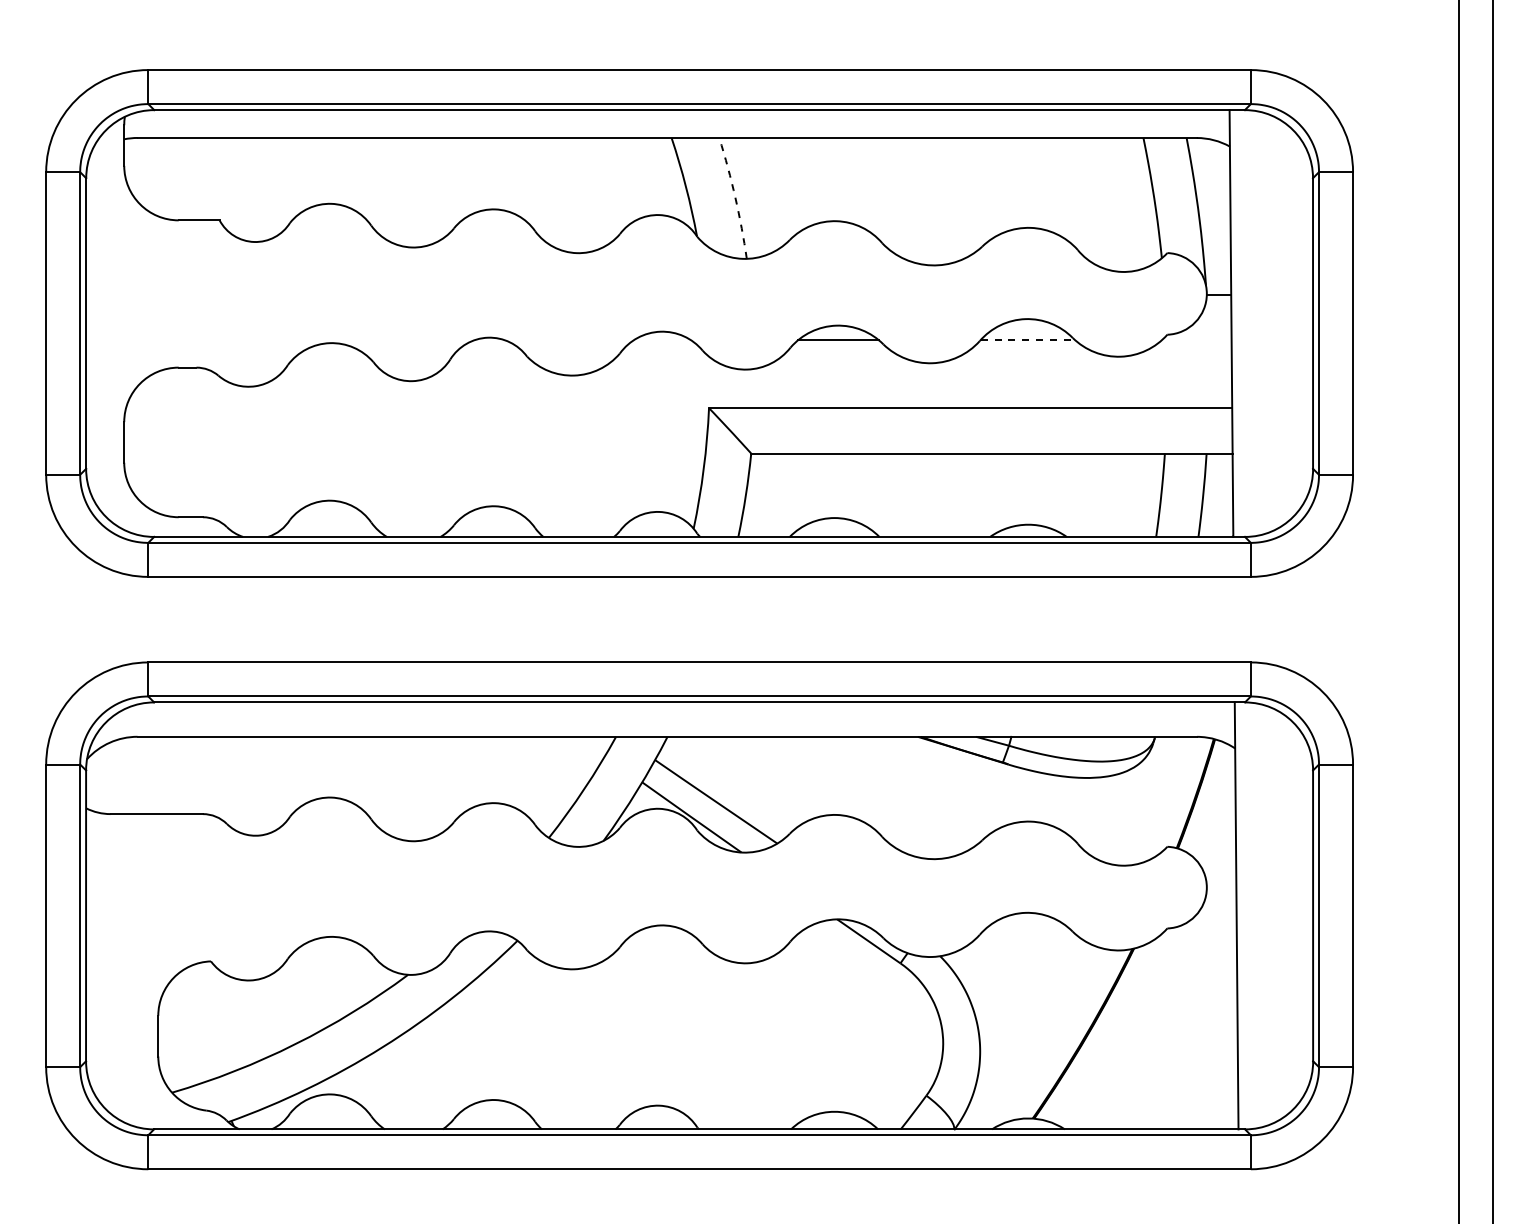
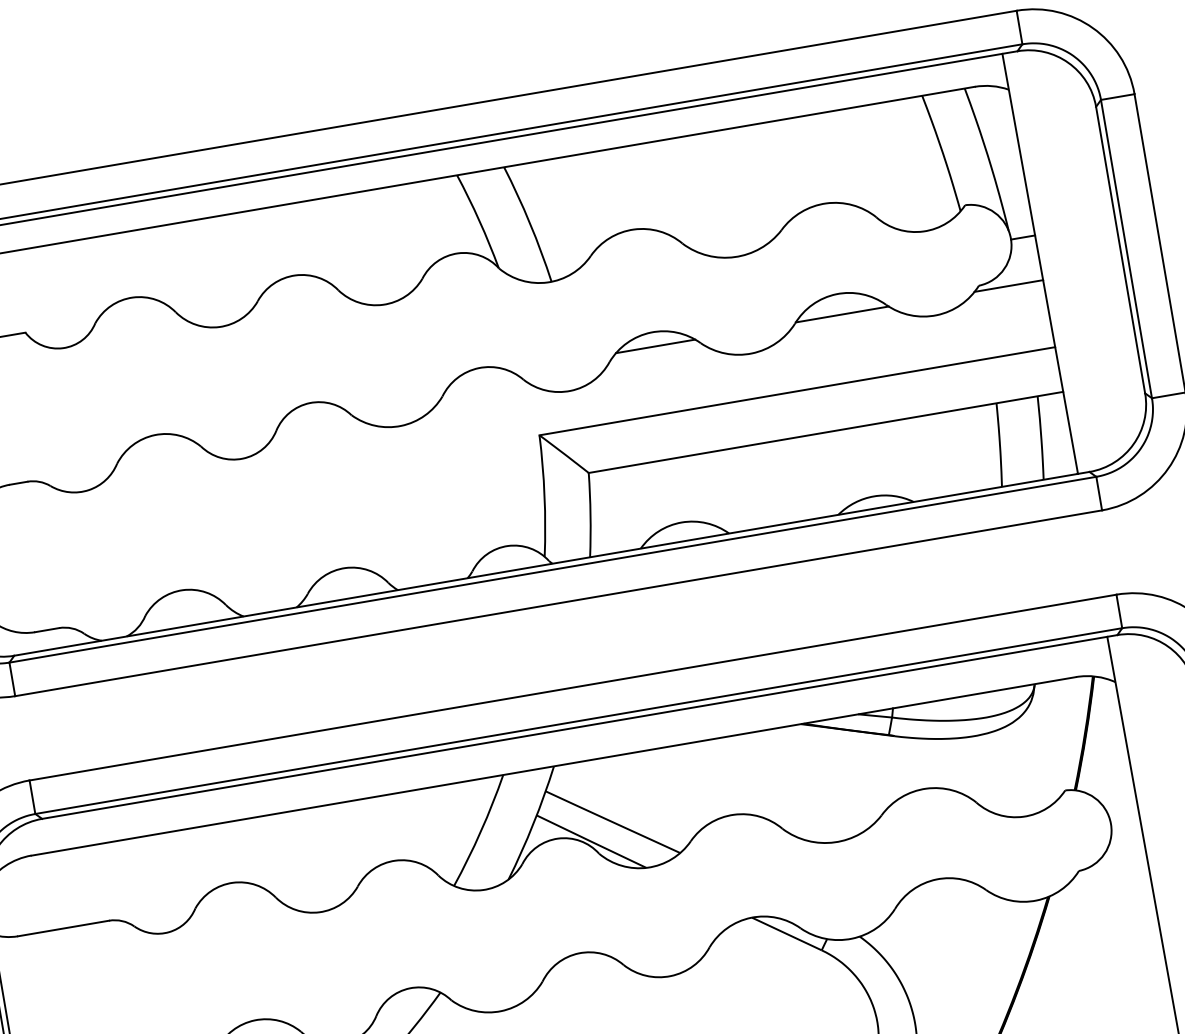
arc: (735, 197) -> (530, 223), dashed -> solid
line: (1028, 340) -> (843, 314), dashed -> solid
line: (1196, 340) -> (1008, 286), added

